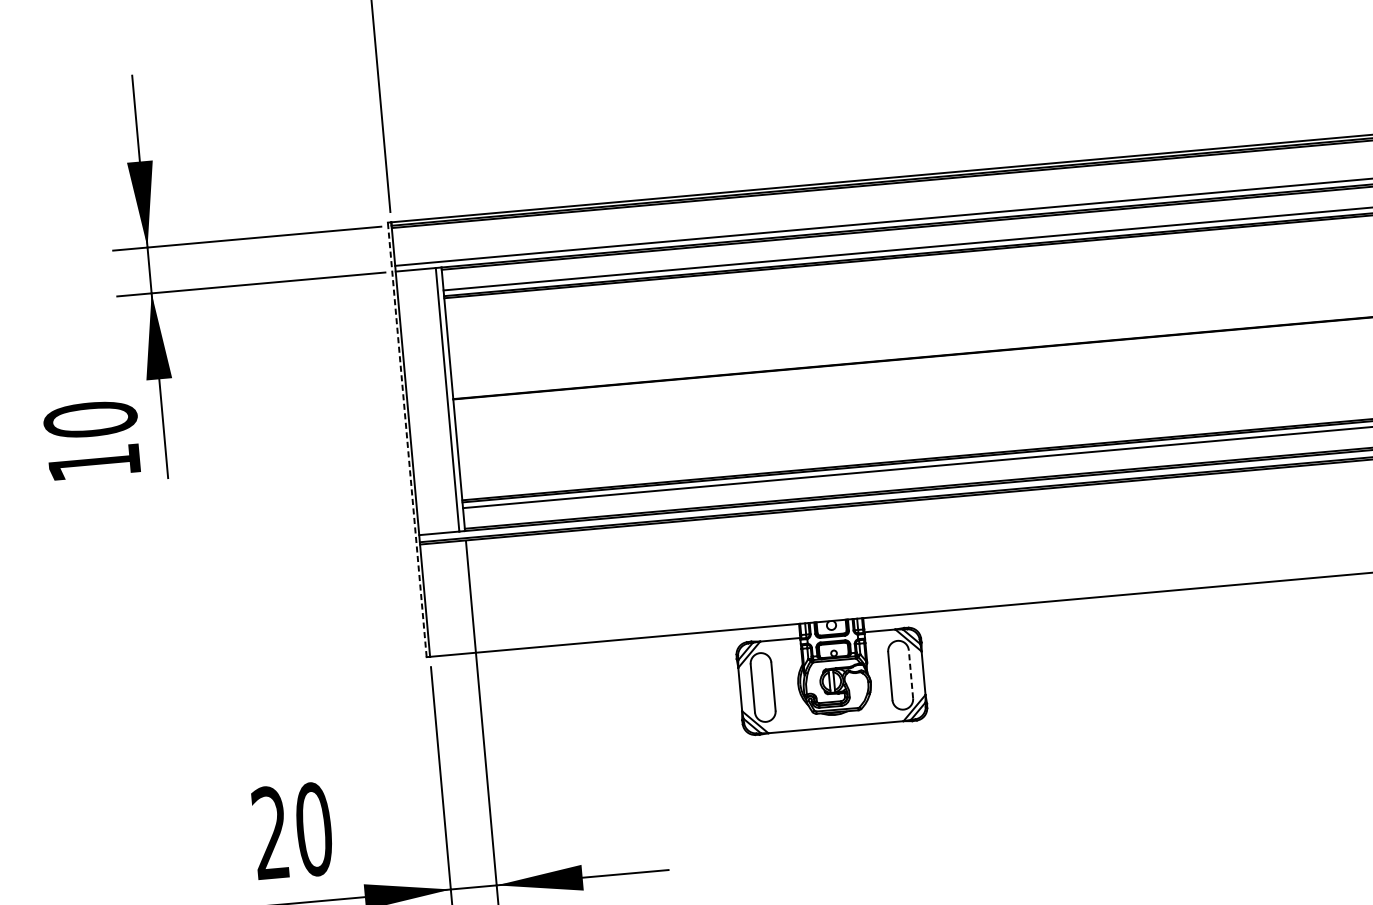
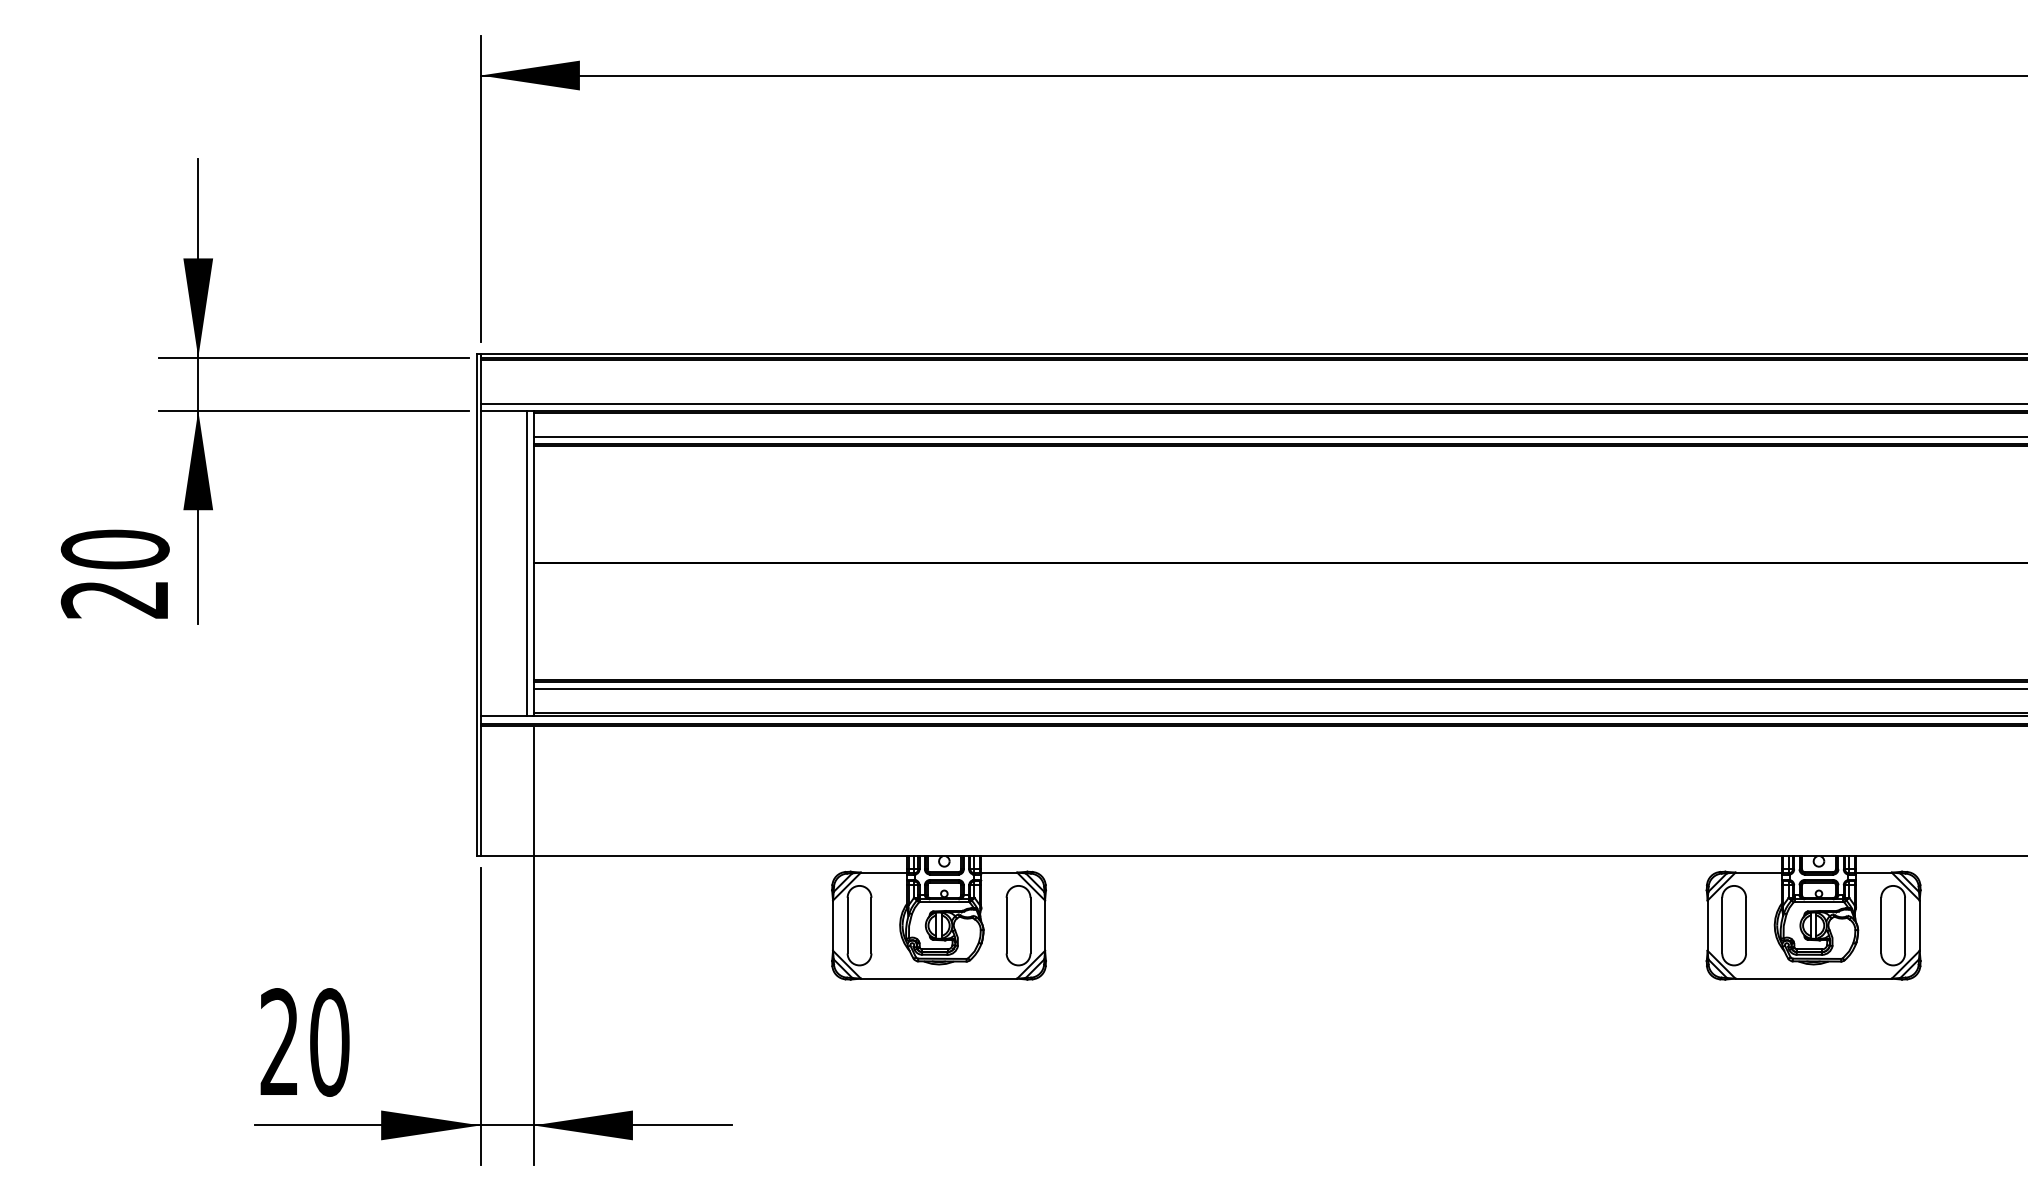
line: (407, 439) -> (476, 604), dashed -> solid
text: (92, 463) -> (113, 599), 10 -> 20
line: (910, 674) -> (1030, 925), dashed -> solid

